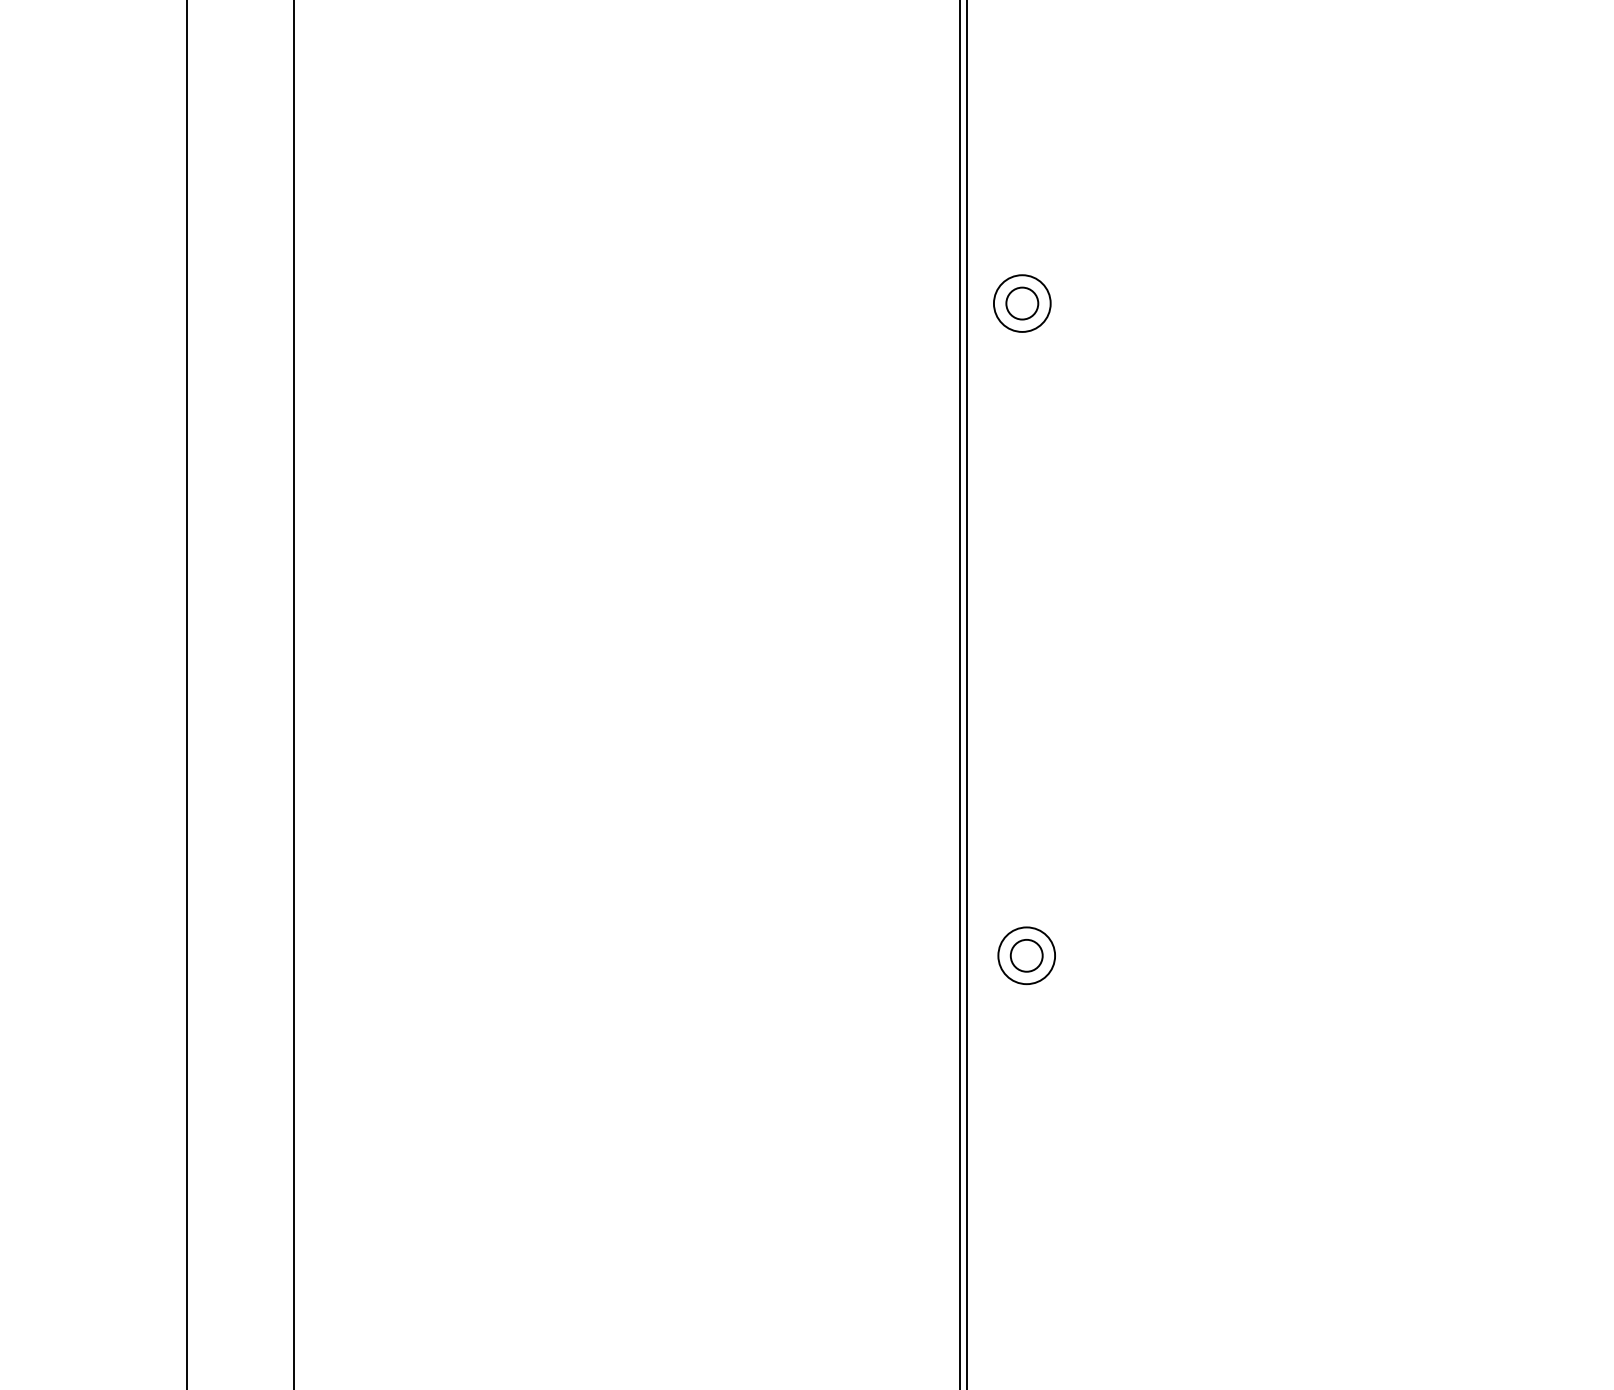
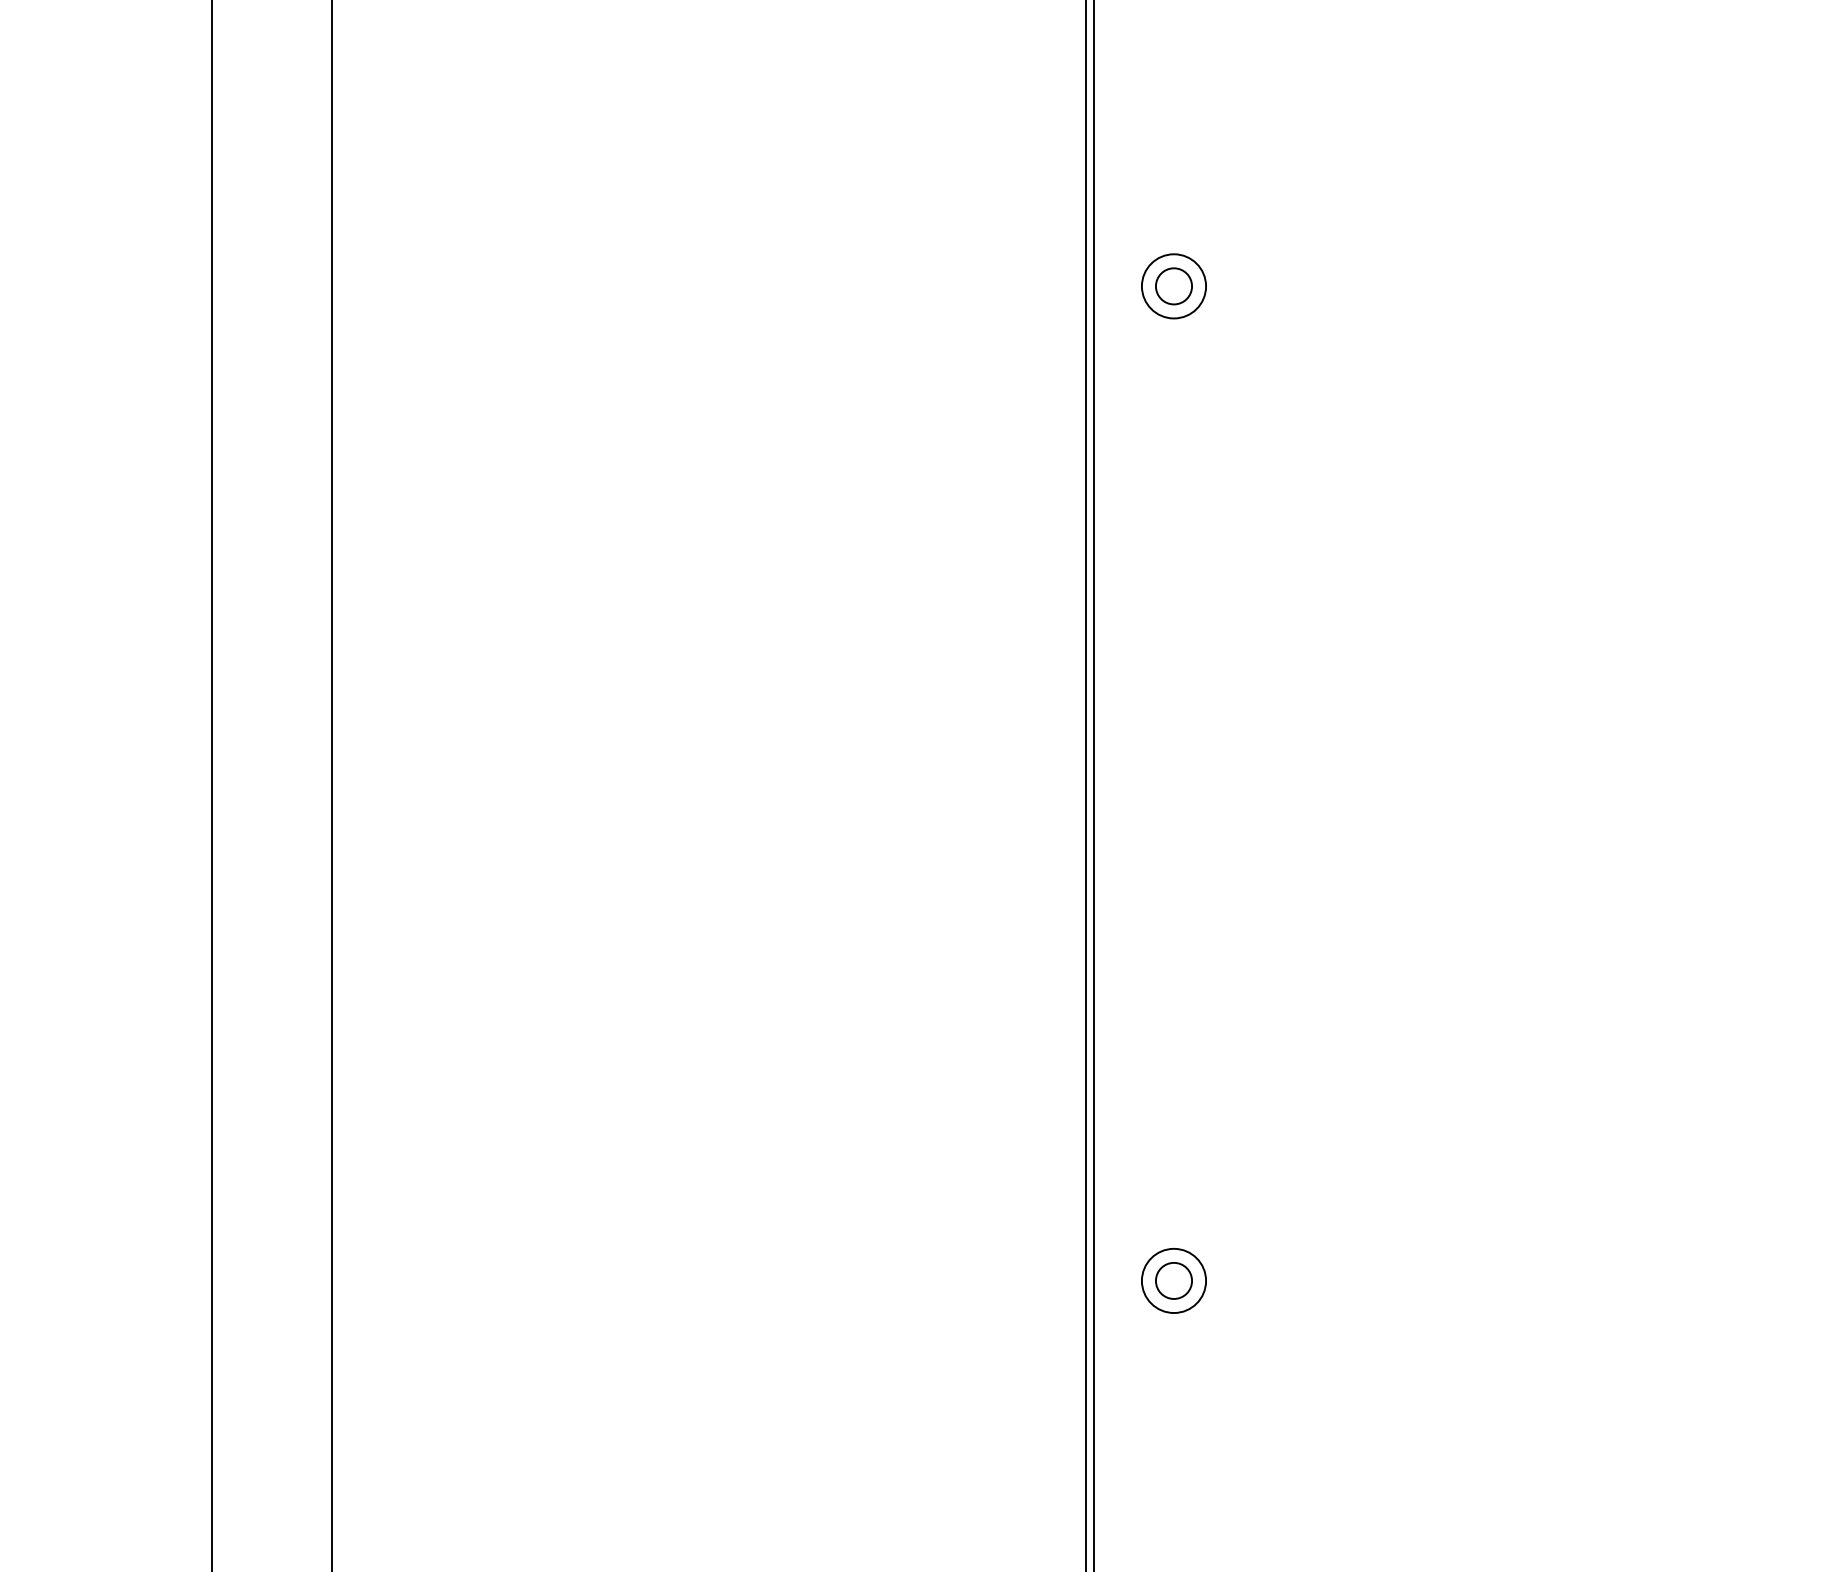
part: (1021, 303) -> (1173, 286), moved
part: (1026, 955) -> (1173, 1280), moved

